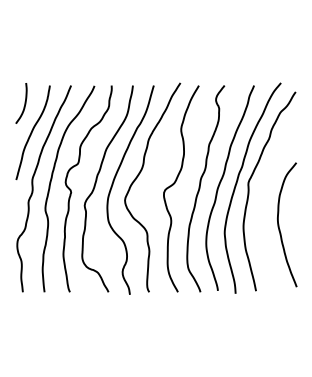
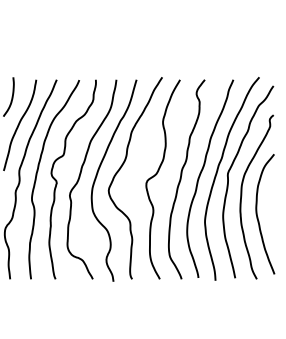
curve: (263, 206) -> (242, 196), added

